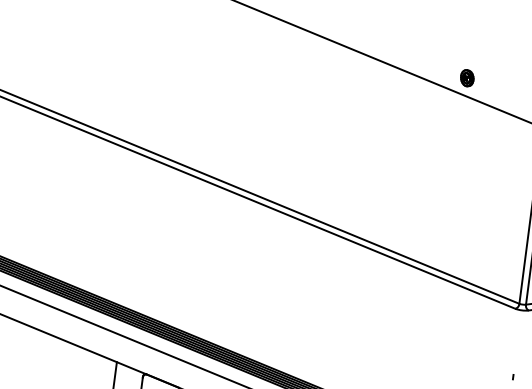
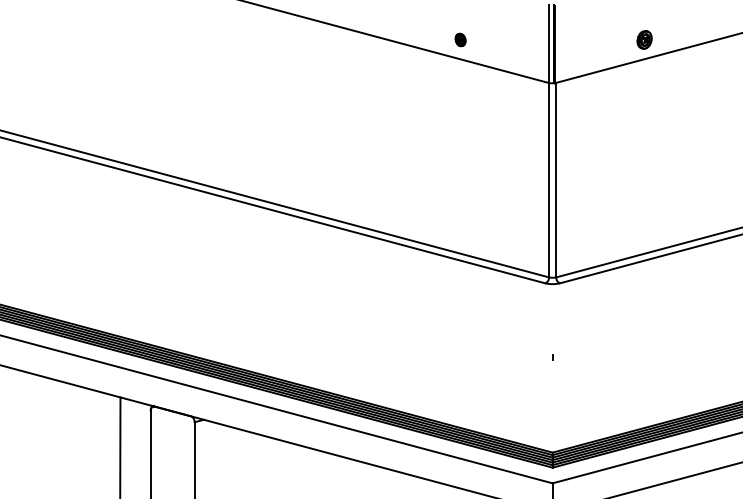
part: (467, 77) -> (460, 39), size x0.7

